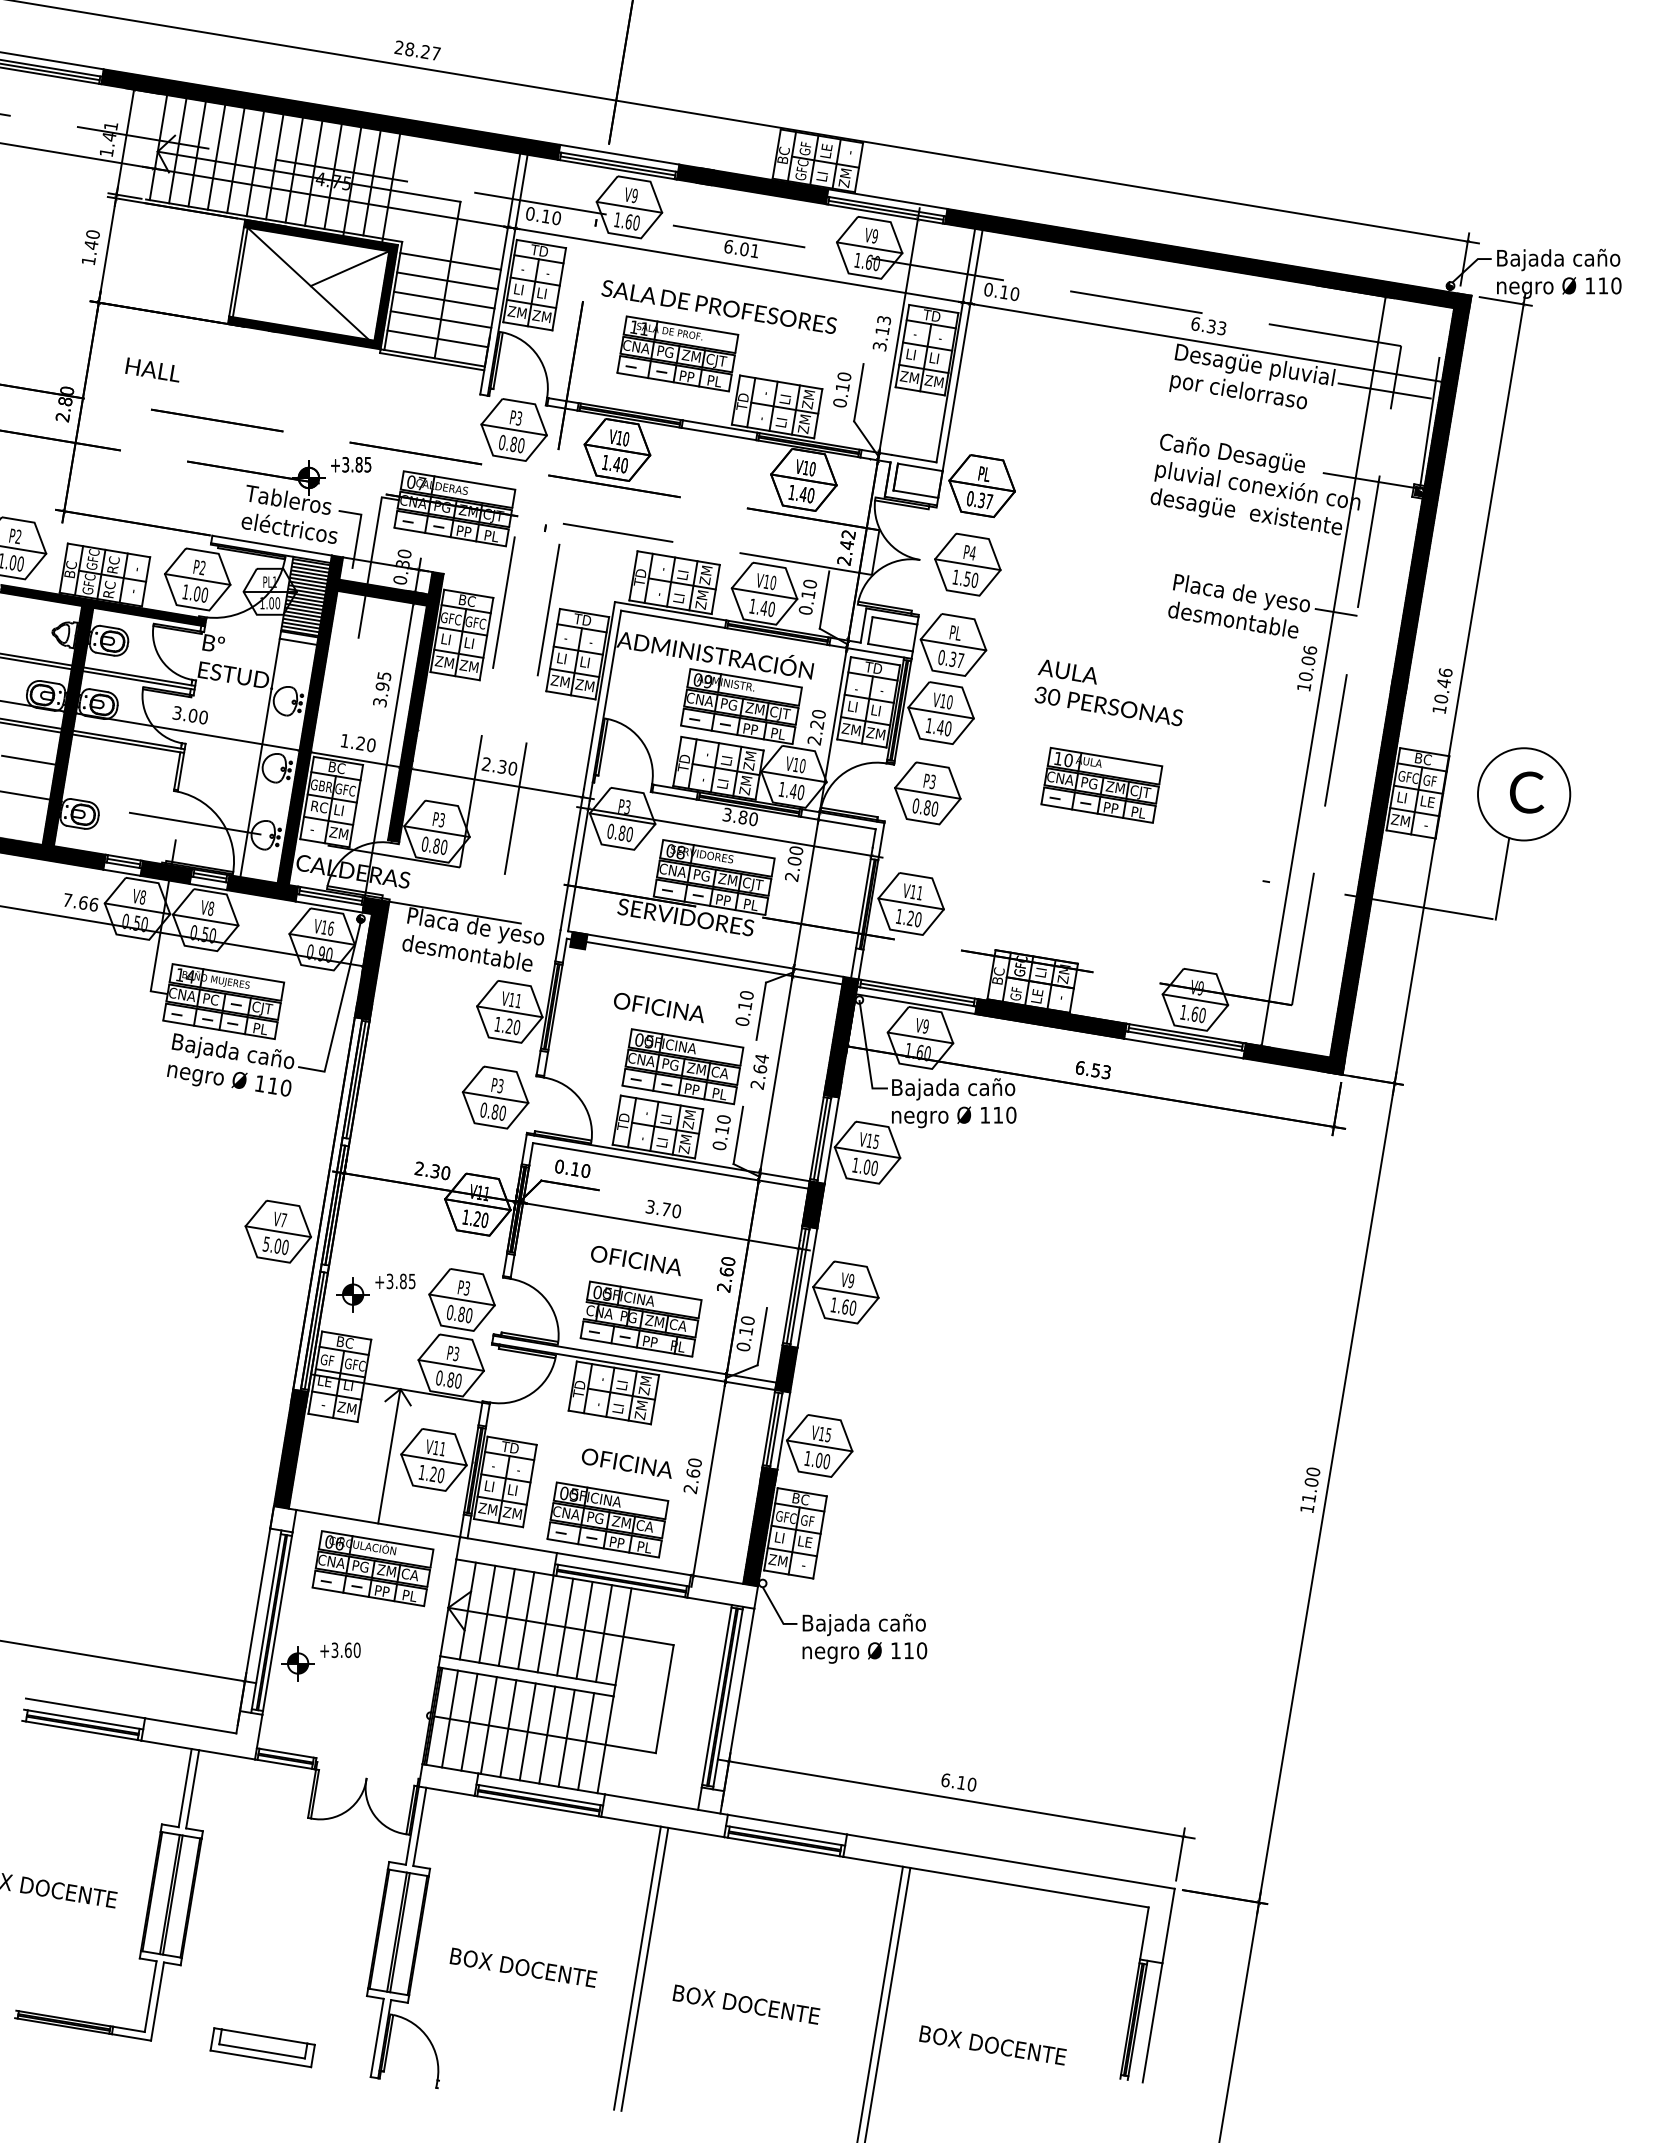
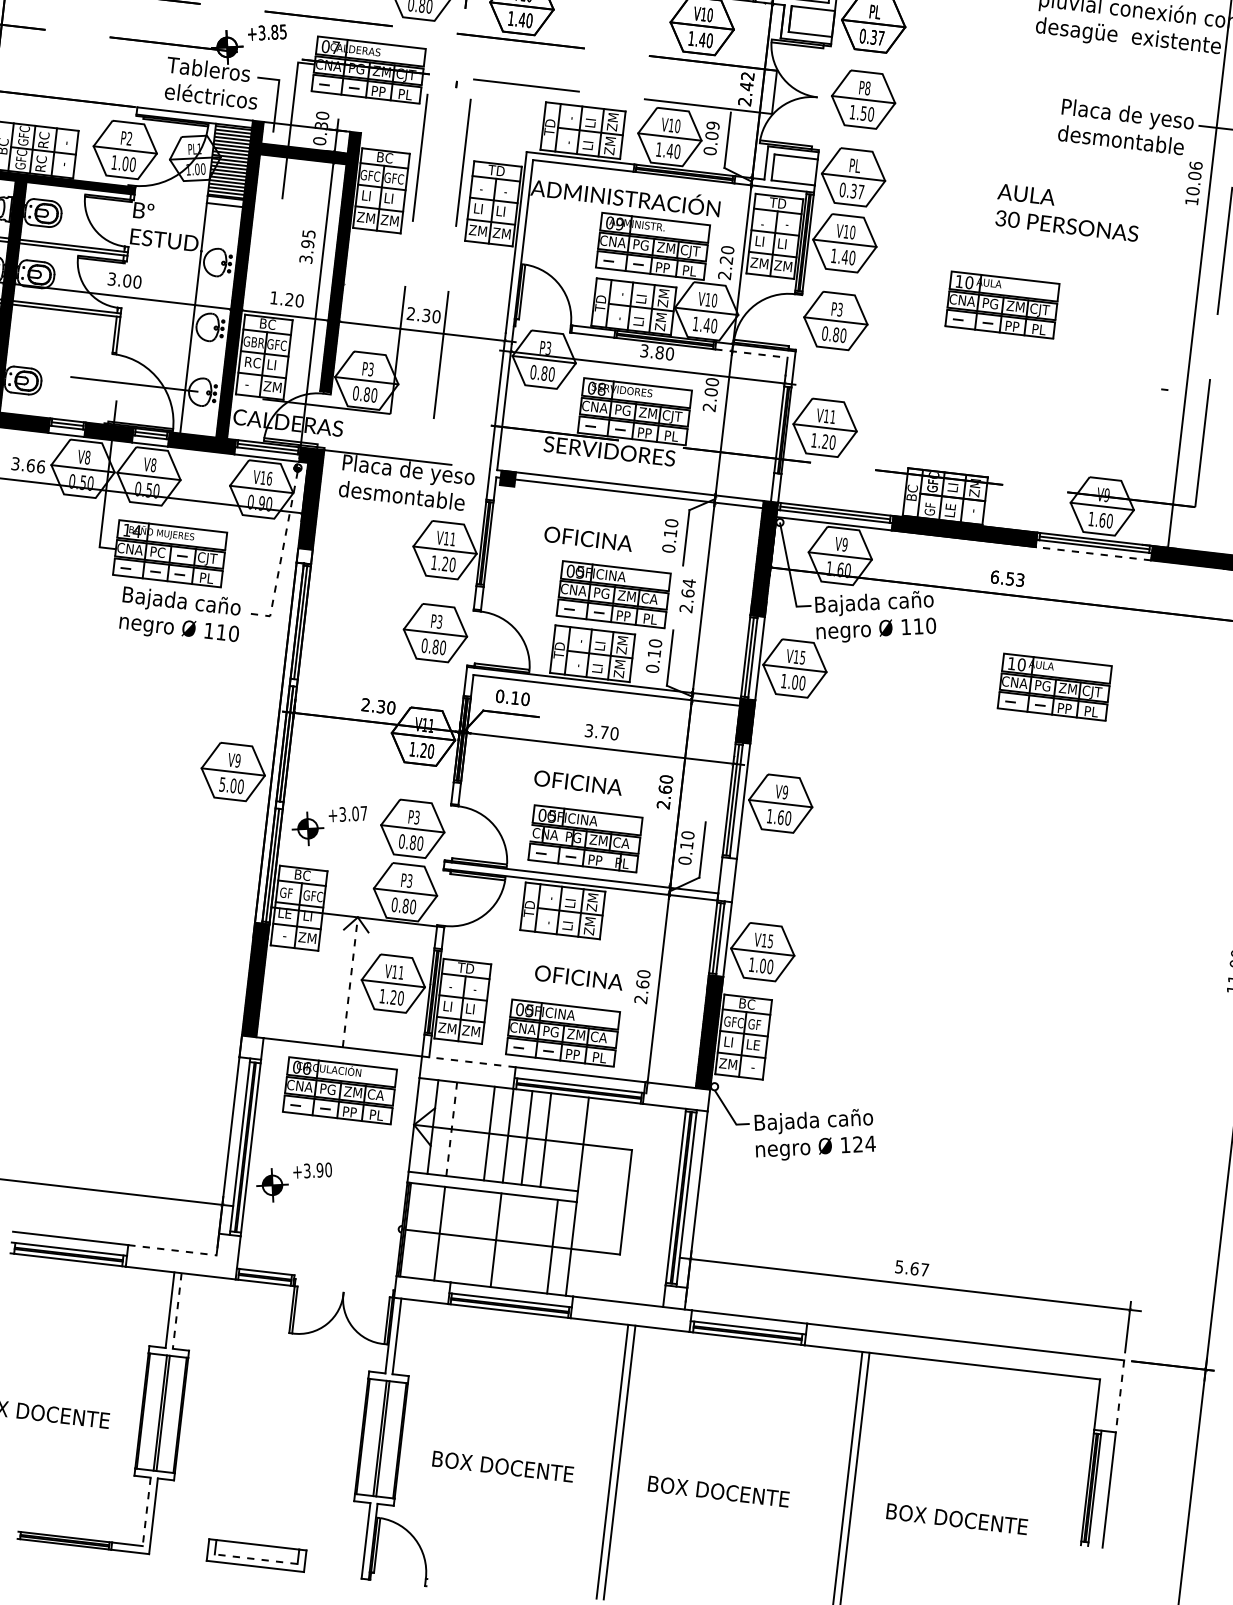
text: (972, 553) -> (867, 88), P4 -> P8
text: (809, 589) -> (712, 130), 0.10 -> 0.09
text: (1108, 692) -> (1065, 212), moved
line: (838, 823) -> (751, 354), solid -> dashed
text: (67, 900) -> (15, 464), 7.66 -> 3.66
line: (339, 1010) -> (281, 556), solid -> dashed
fill: (363, 1010) -> (304, 555), removed
line: (1183, 1048) -> (1093, 553), solid -> dashed
part: (1136, 1184) -> (1054, 686), added
text: (283, 1220) -> (237, 760), V7 -> V9
text: (407, 1281) -> (359, 813), +3.85 -> +3.07
hatch: (786, 1368) -> (727, 879), removed
line: (389, 1455) -> (350, 981), solid -> dashed
line: (509, 1545) -> (469, 1062), solid -> dashed
line: (487, 1614) -> (451, 1129), solid -> dashed
line: (506, 1617) -> (470, 1131), removed
line: (604, 1633) -> (565, 1142), removed
text: (347, 1650) -> (319, 1170), +3.60 -> +3.90
text: (915, 1650) -> (864, 1143), 110 -> 124
line: (450, 1718) -> (421, 1230), removed
line: (191, 1725) -> (173, 1249), solid -> dashed
line: (488, 1725) -> (458, 1235), removed
line: (508, 1728) -> (477, 1237), removed
line: (547, 1734) -> (515, 1241), removed
line: (566, 1737) -> (533, 1243), removed
text: (958, 1782) -> (911, 1268), 6.10 -> 5.67
line: (192, 1789) -> (177, 1311), solid -> dashed
line: (1168, 1926) -> (1119, 1396), solid -> dashed
line: (150, 1996) -> (146, 1511), solid -> dashed
line: (261, 2051) -> (255, 1559), solid -> dashed

